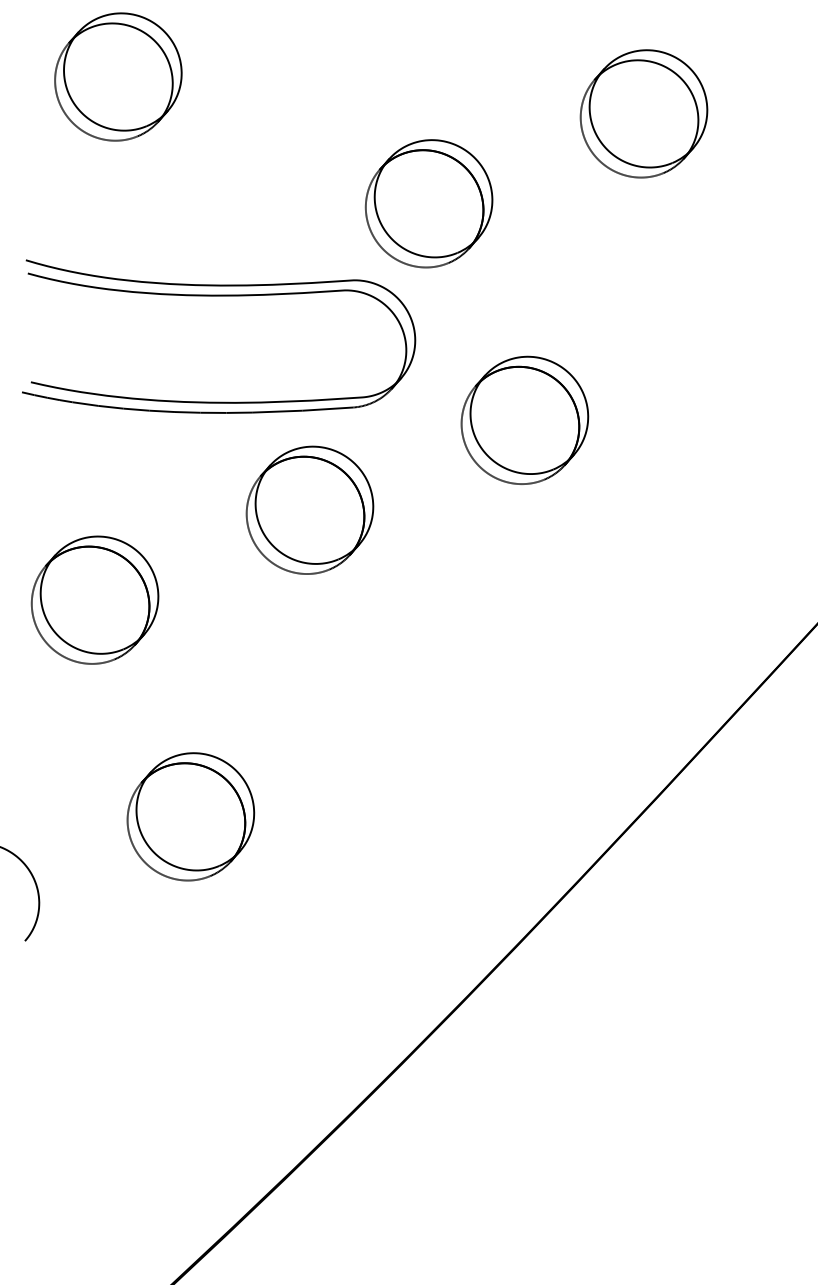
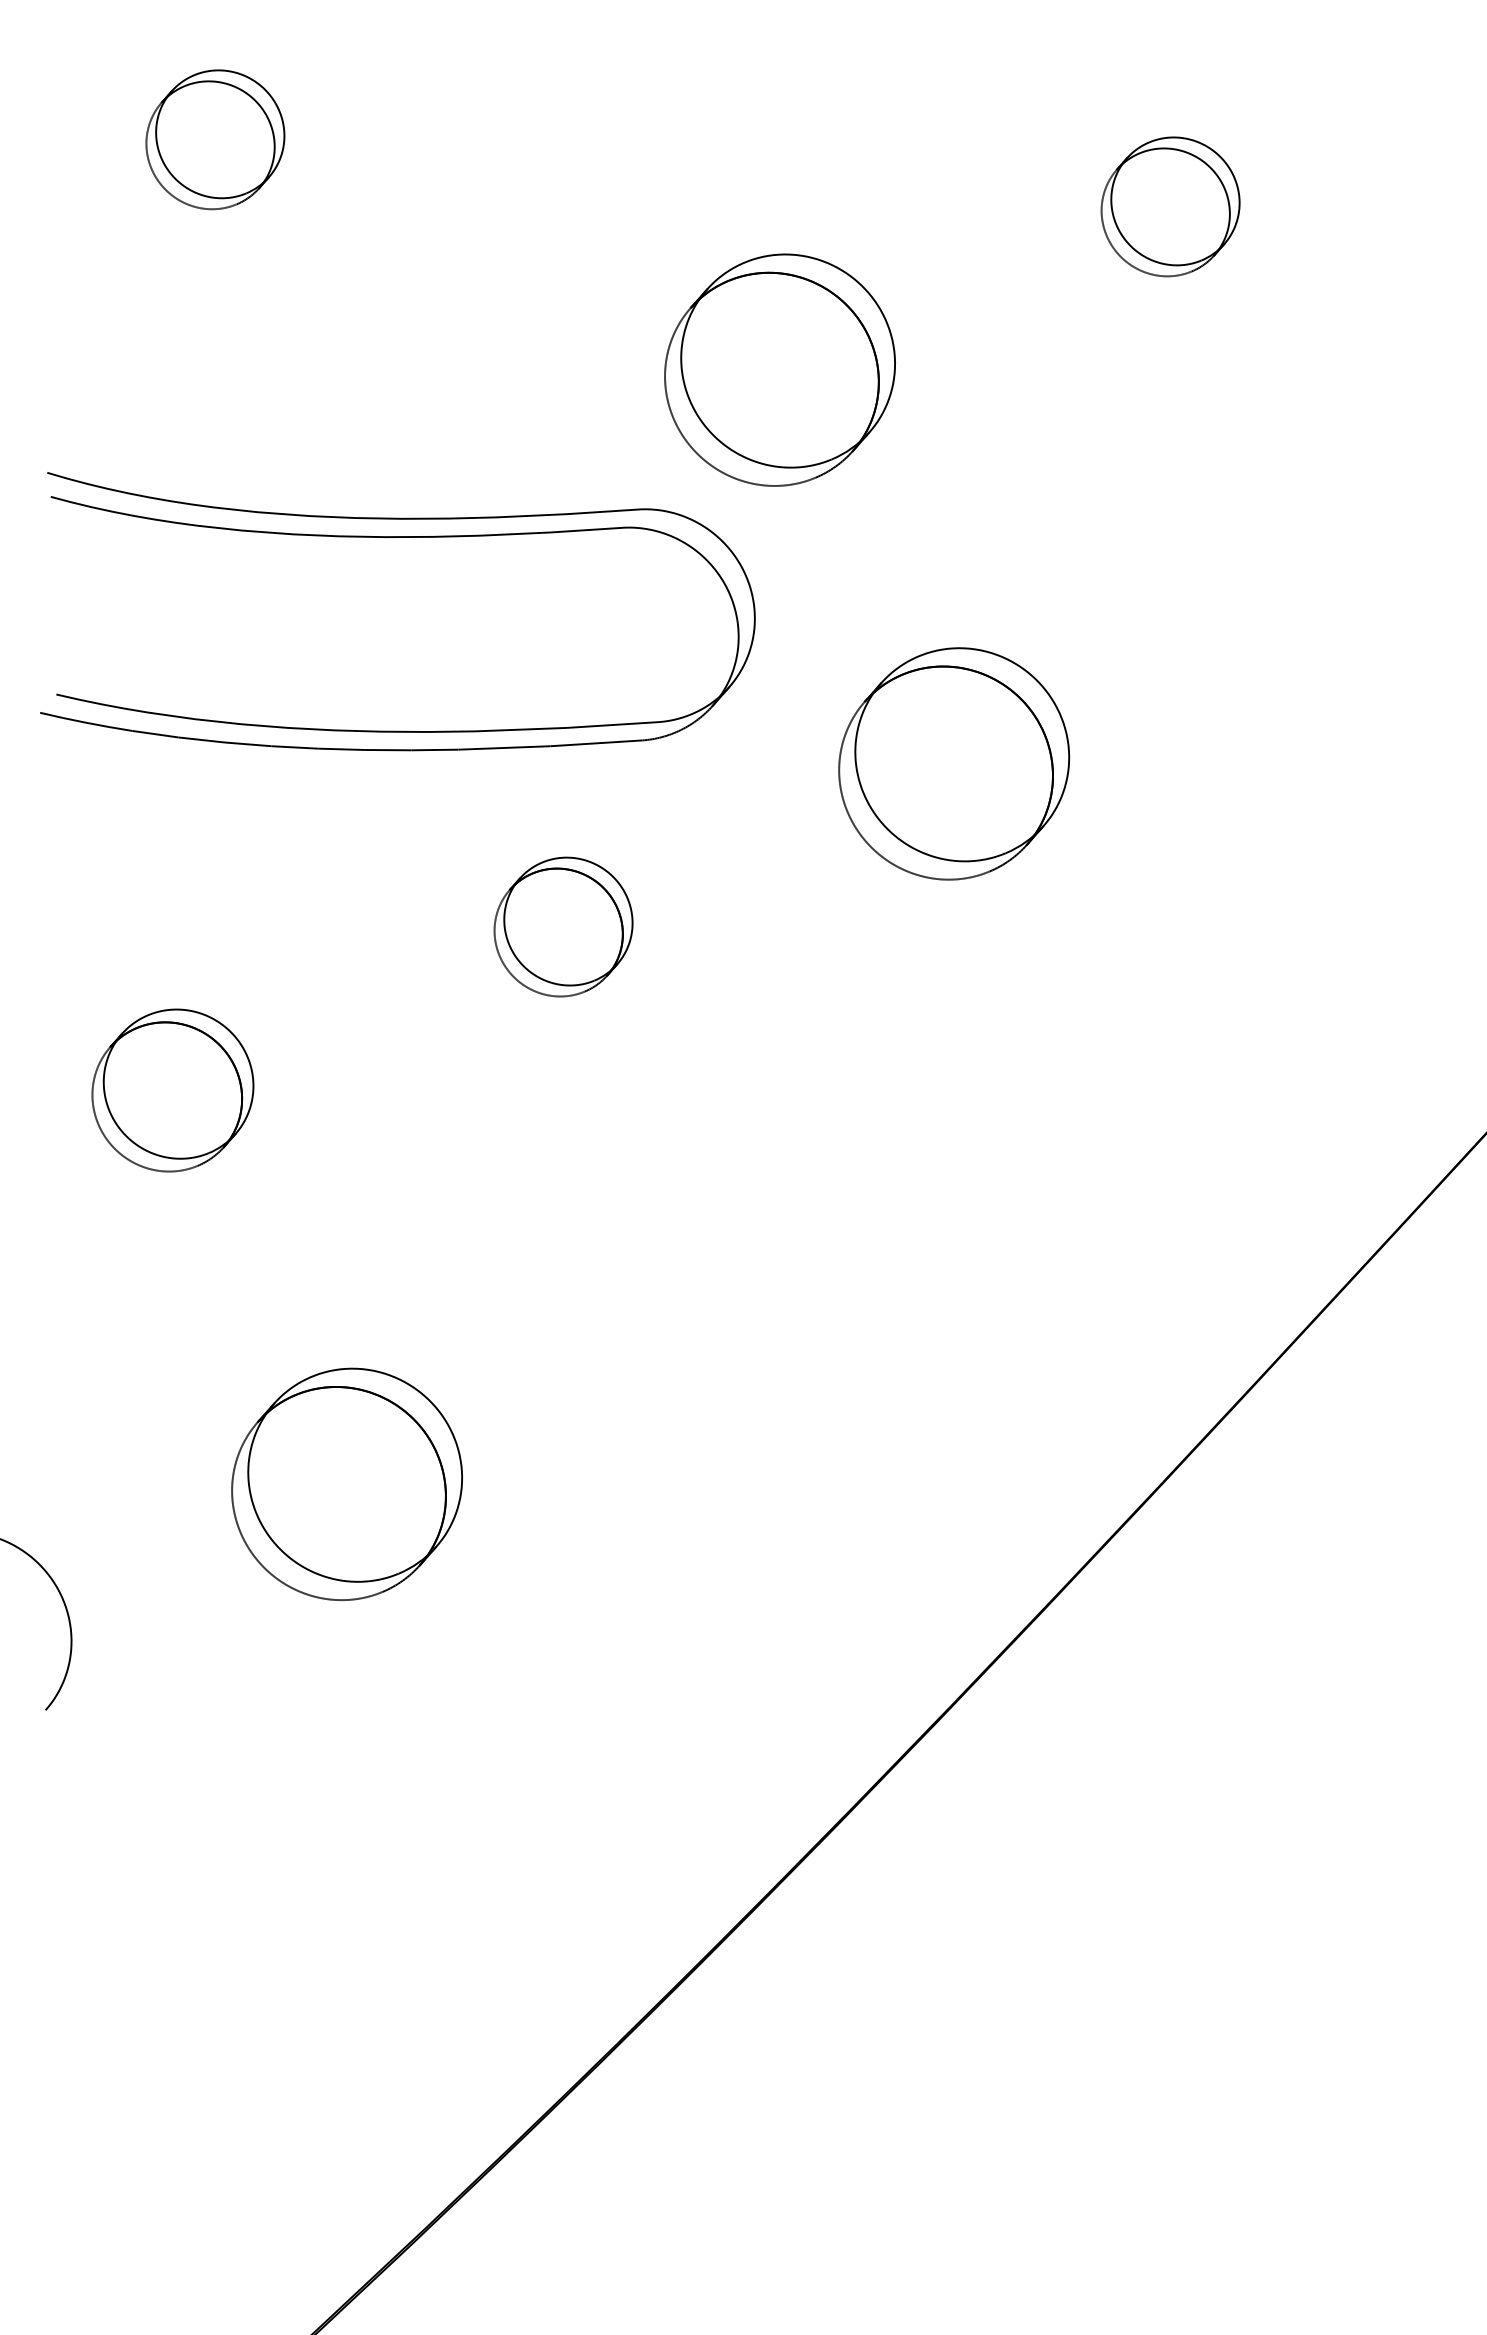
part: (118, 76) -> (215, 138), size x0.6
part: (643, 113) -> (1169, 206), size x0.6
part: (309, 509) -> (562, 925), size x0.6
part: (94, 599) -> (171, 1089), size x0.7

